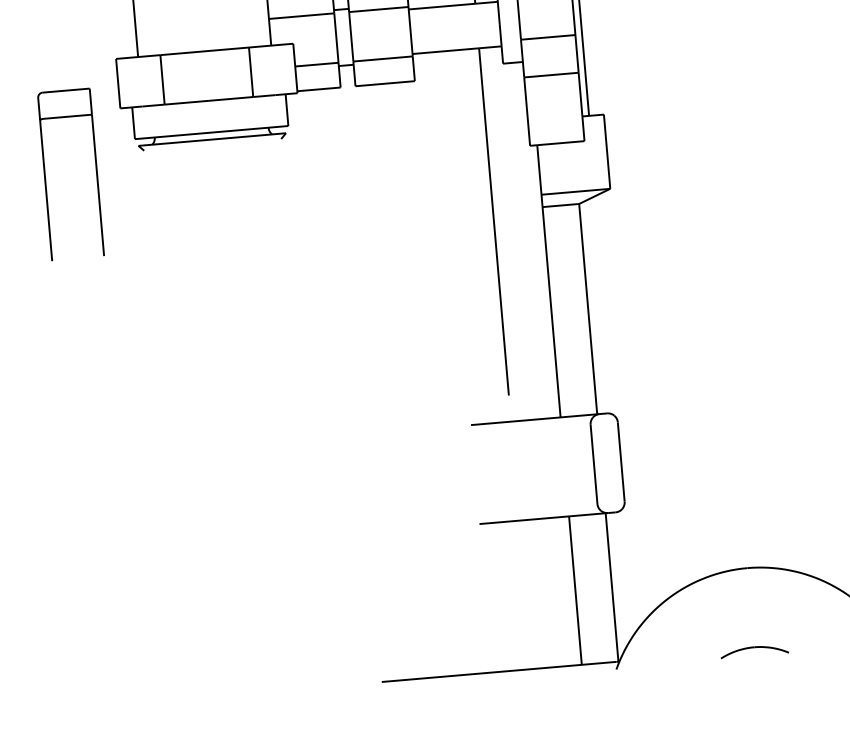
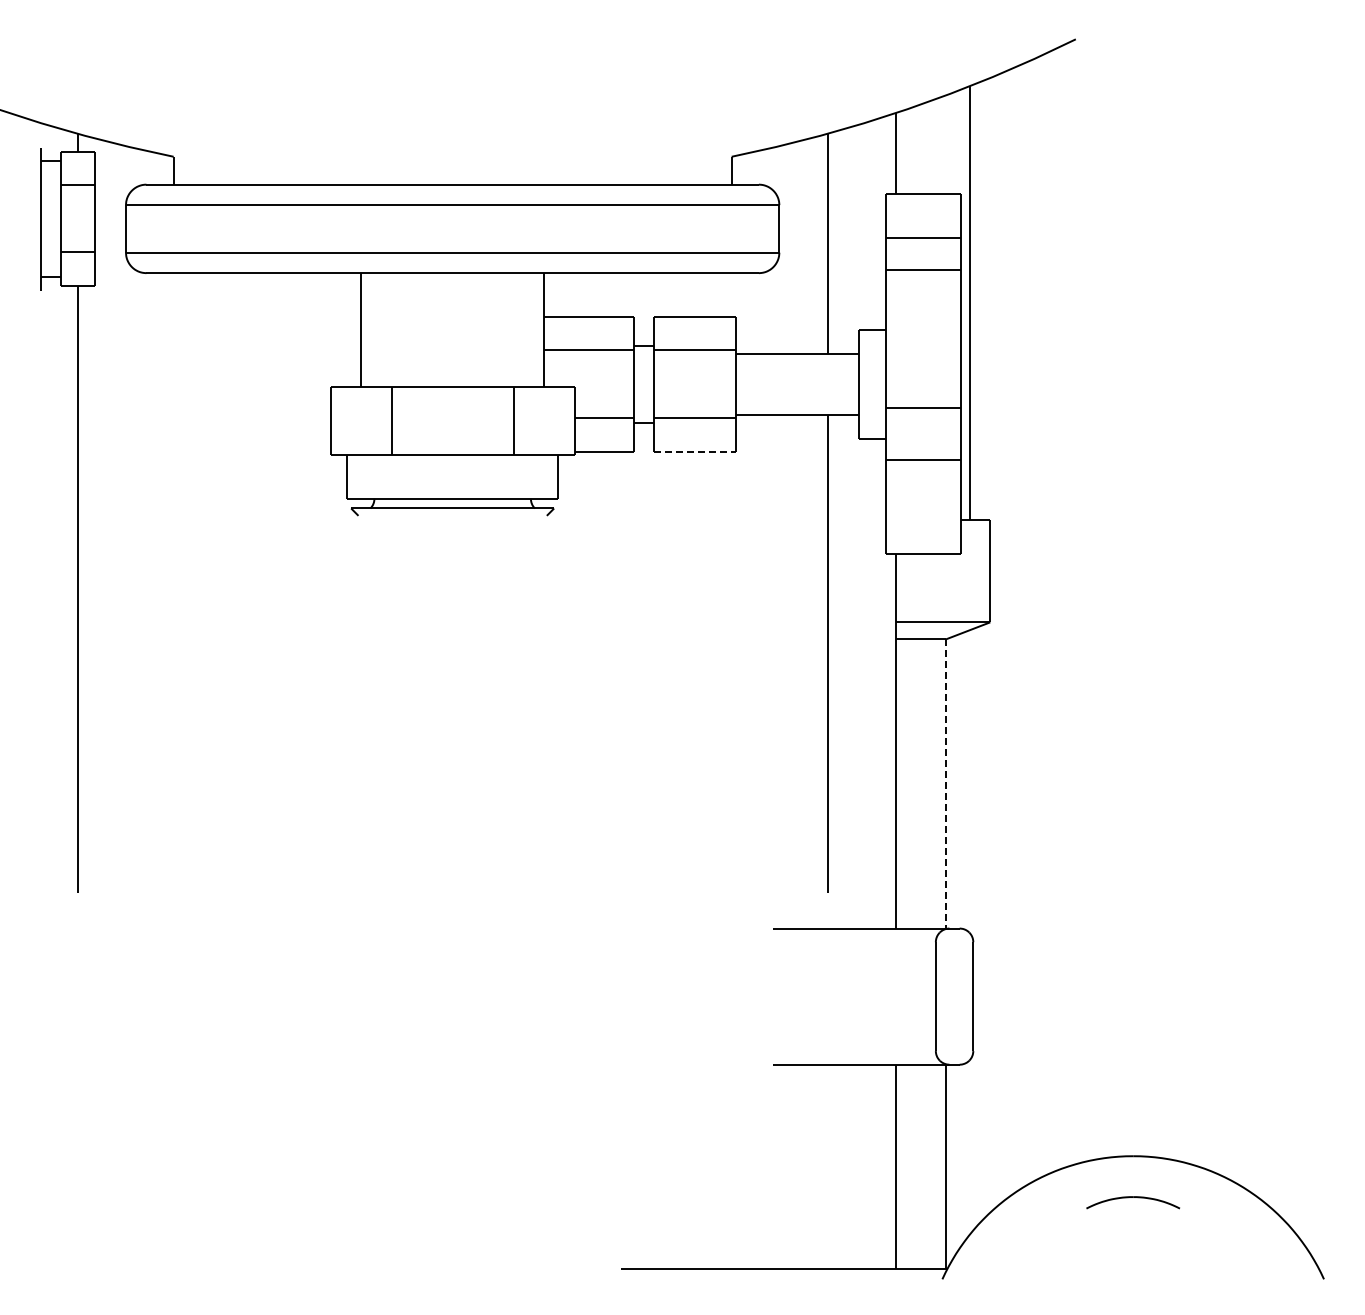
line: (385, 83) -> (695, 452), solid -> dashed
part: (45, 176) -> (220, 539), removed
line: (588, 309) -> (946, 784), solid -> dashed
part: (754, 651) -> (1133, 1202), moved

